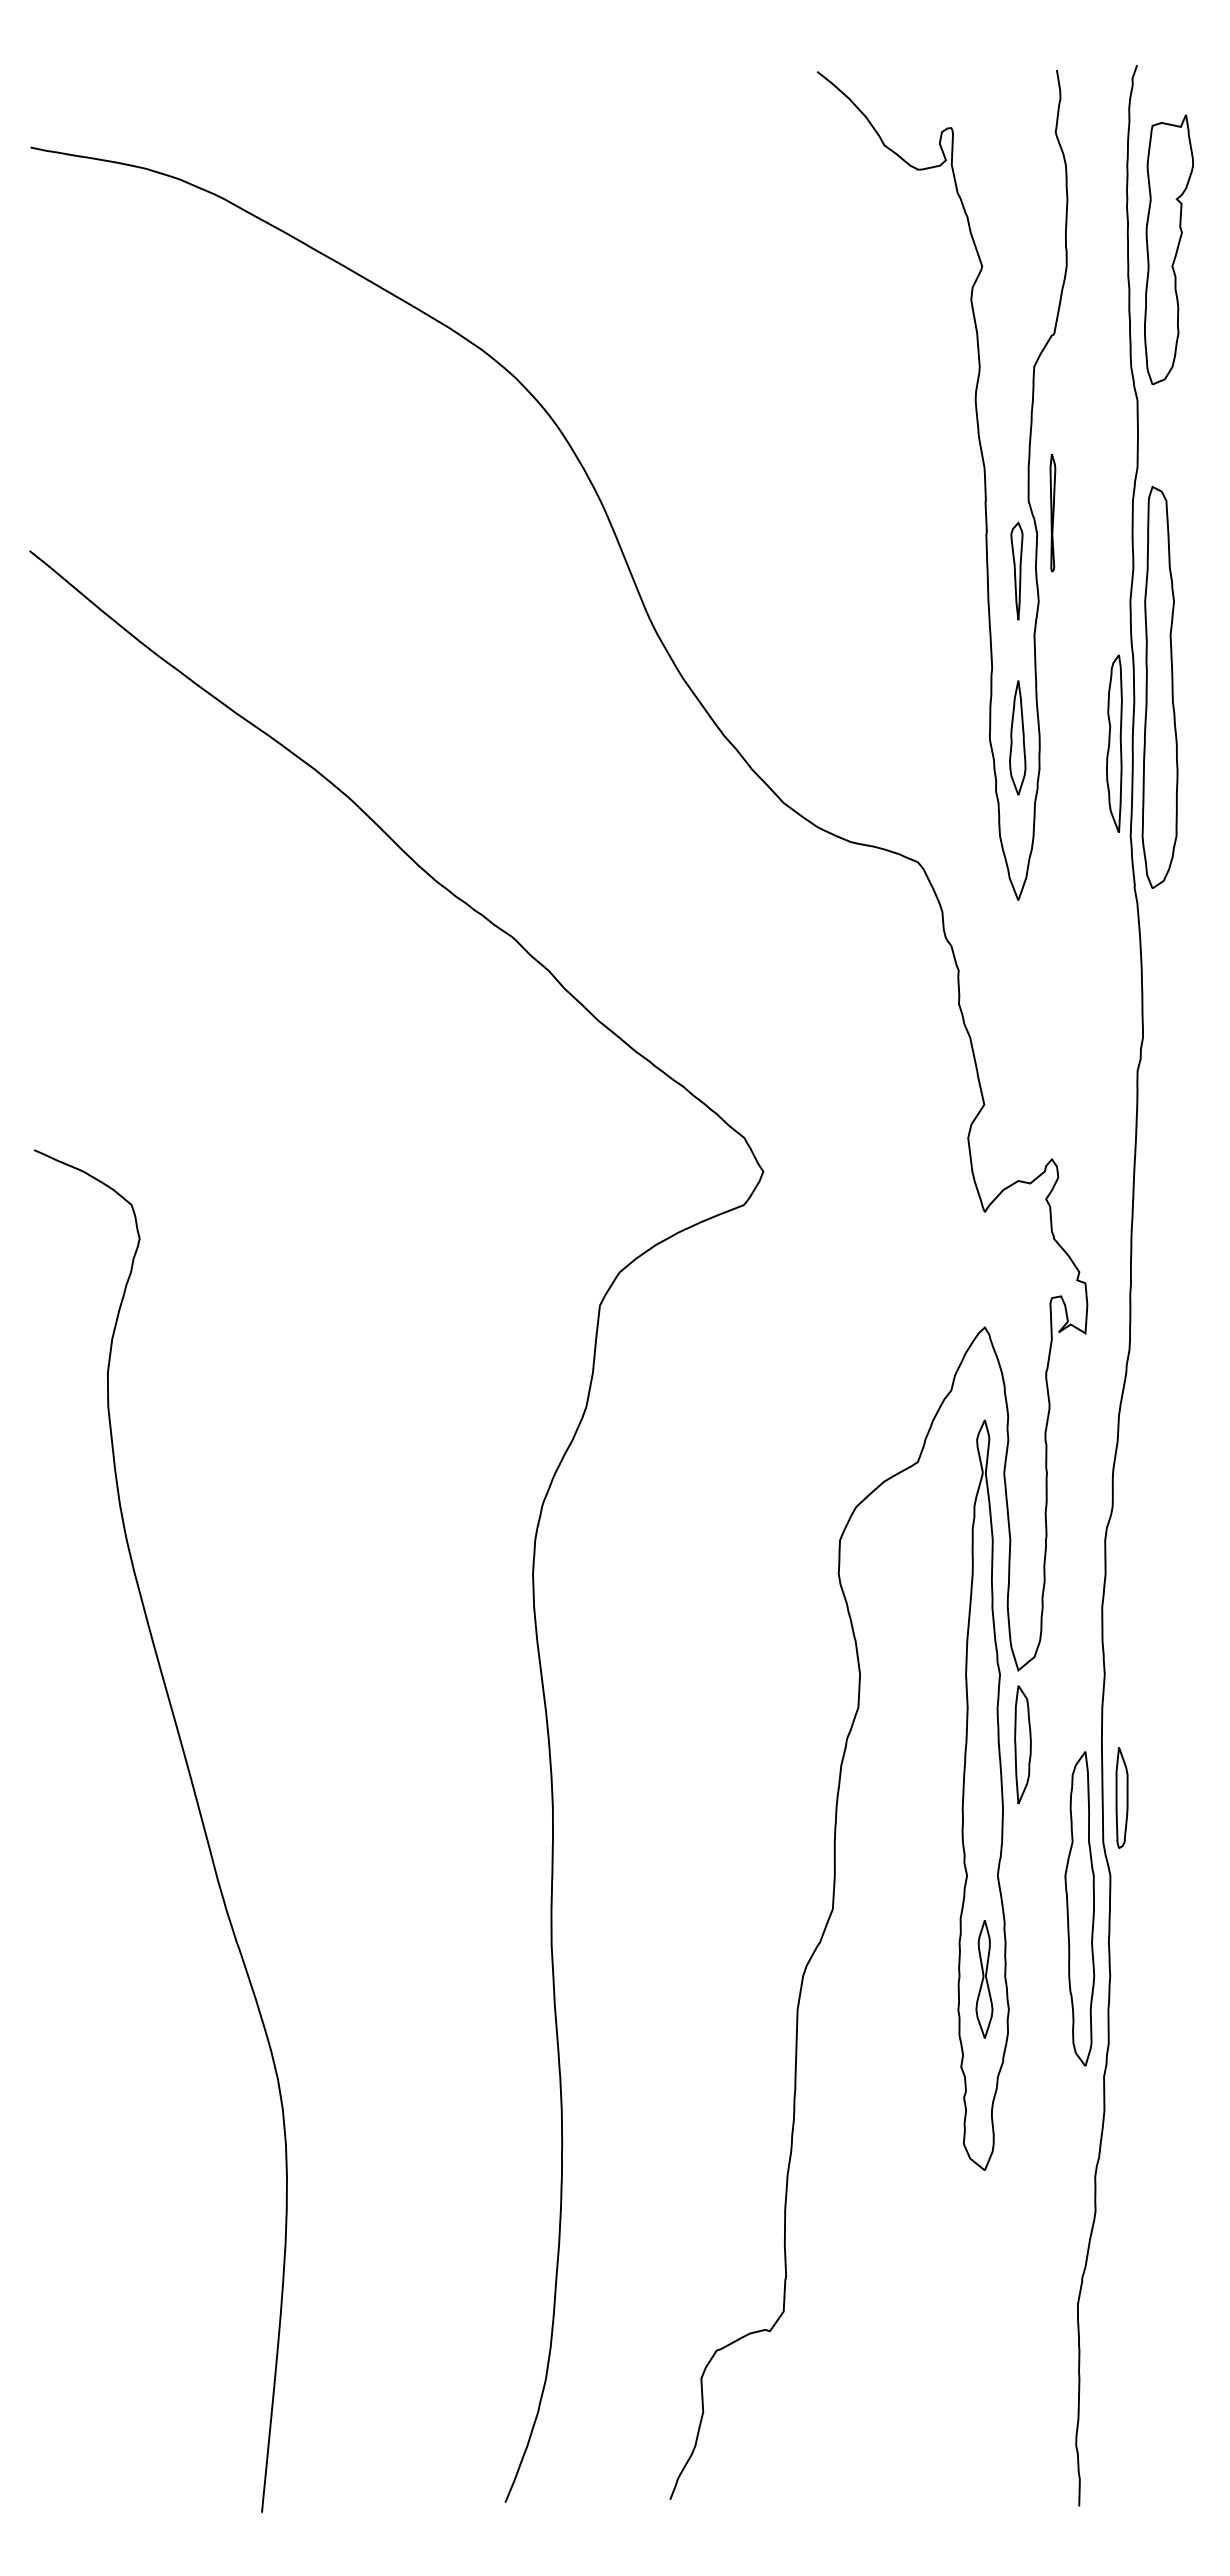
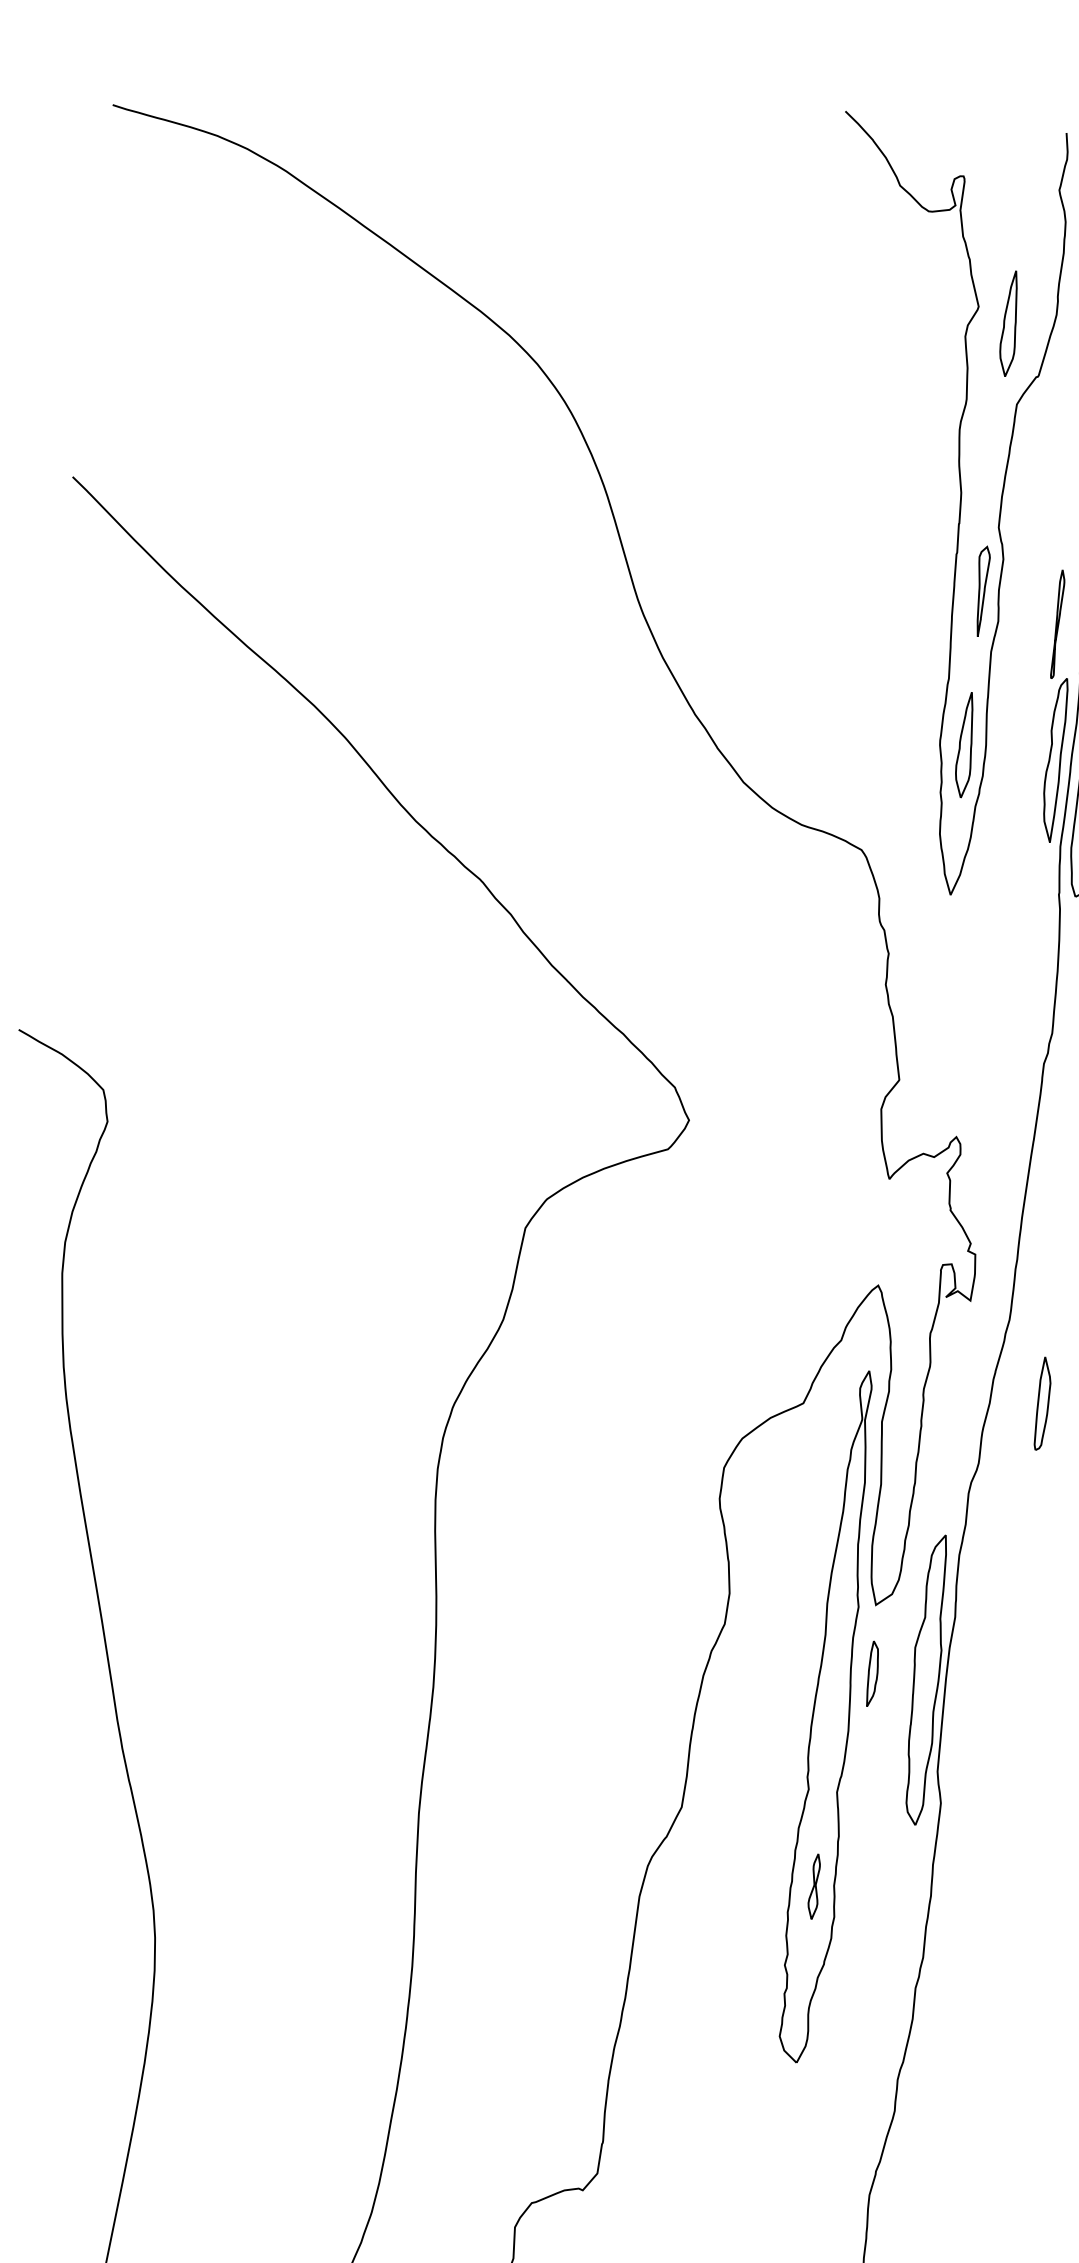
part: (1017, 280) -> (1009, 323), added
part: (1052, 513) -> (1057, 624), moved
part: (1022, 1744) -> (872, 1673), size x0.6
part: (1121, 1797) -> (1042, 1403), moved
part: (1079, 1908) -> (925, 1679), moved
part: (984, 1979) -> (814, 1886), size x0.6

